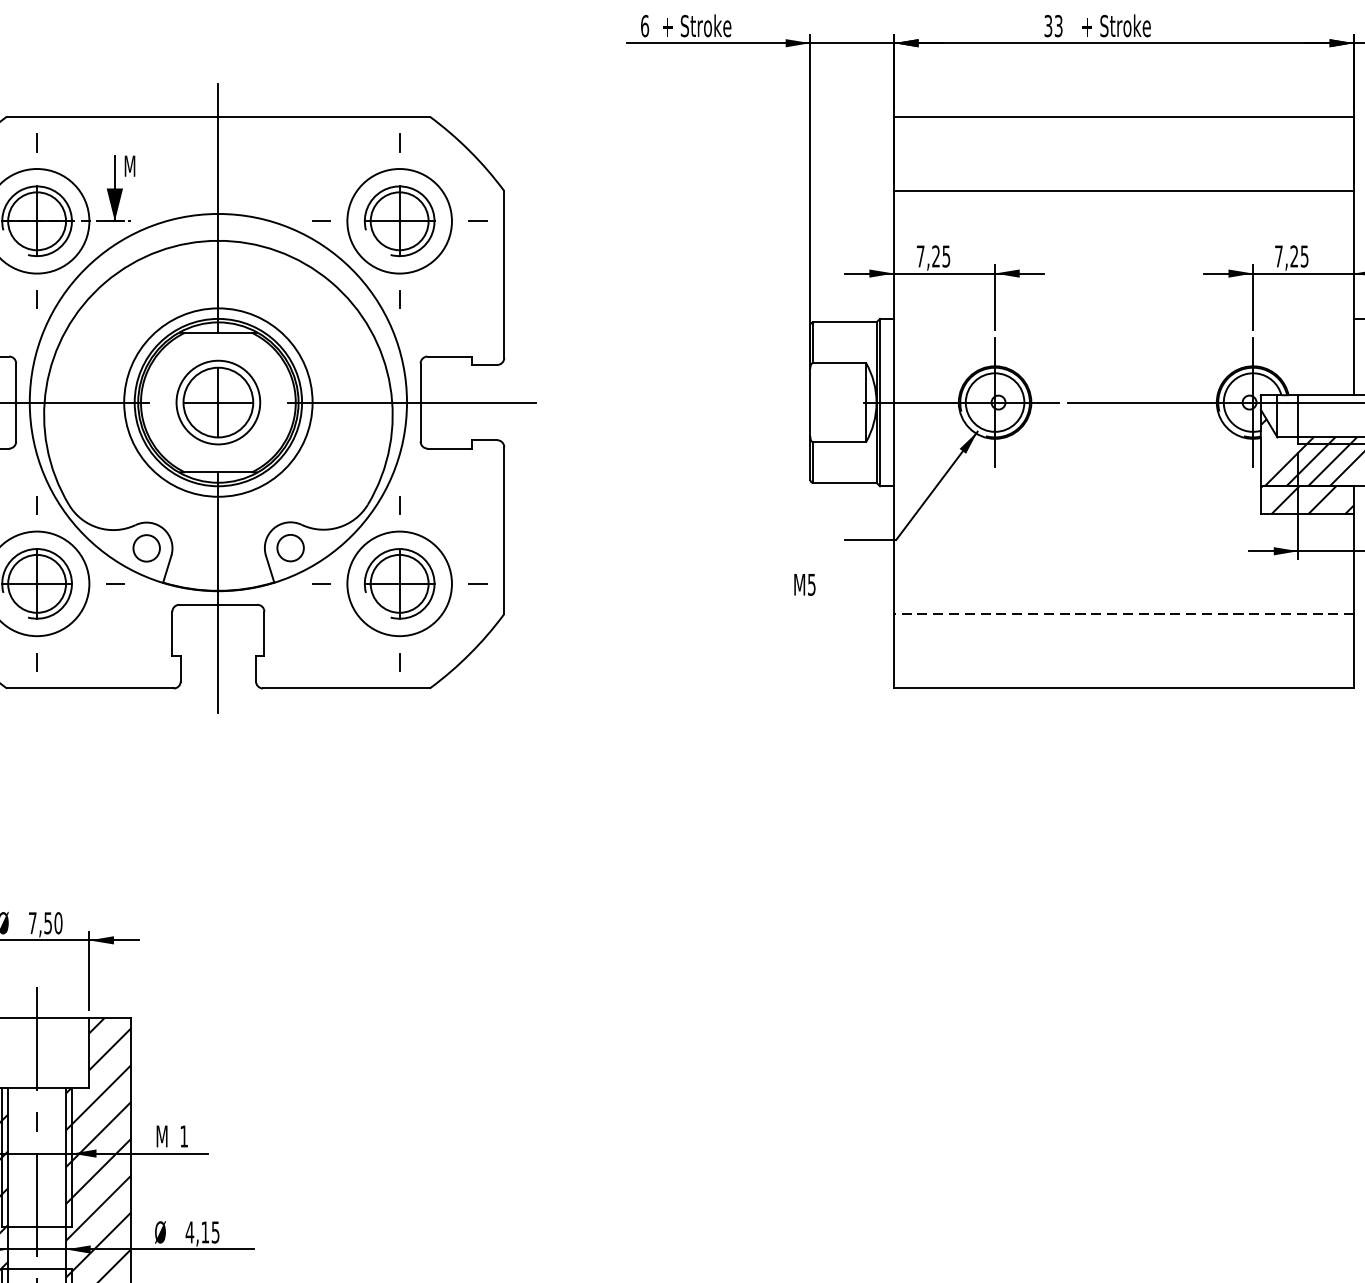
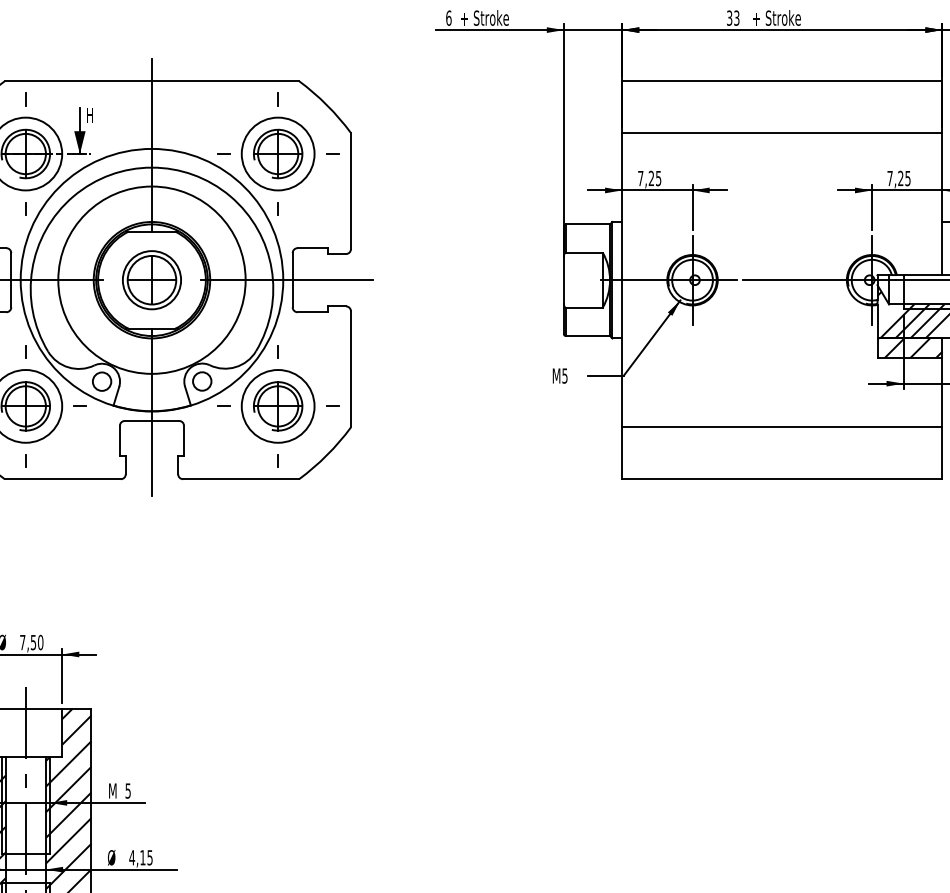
text: (130, 165) -> (90, 115), M -> H
circle: (217, 401) -> (151, 279), size x1.43
text: (803, 584) -> (559, 375), moved
line: (1122, 614) -> (781, 427), dashed -> solid
text: (183, 1135) -> (127, 790), 1 -> 5

